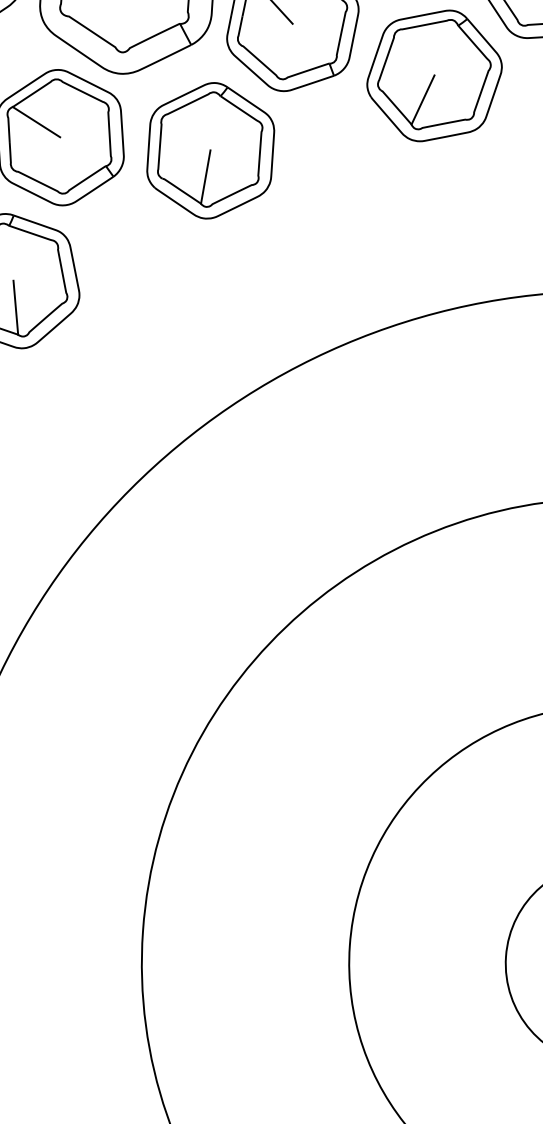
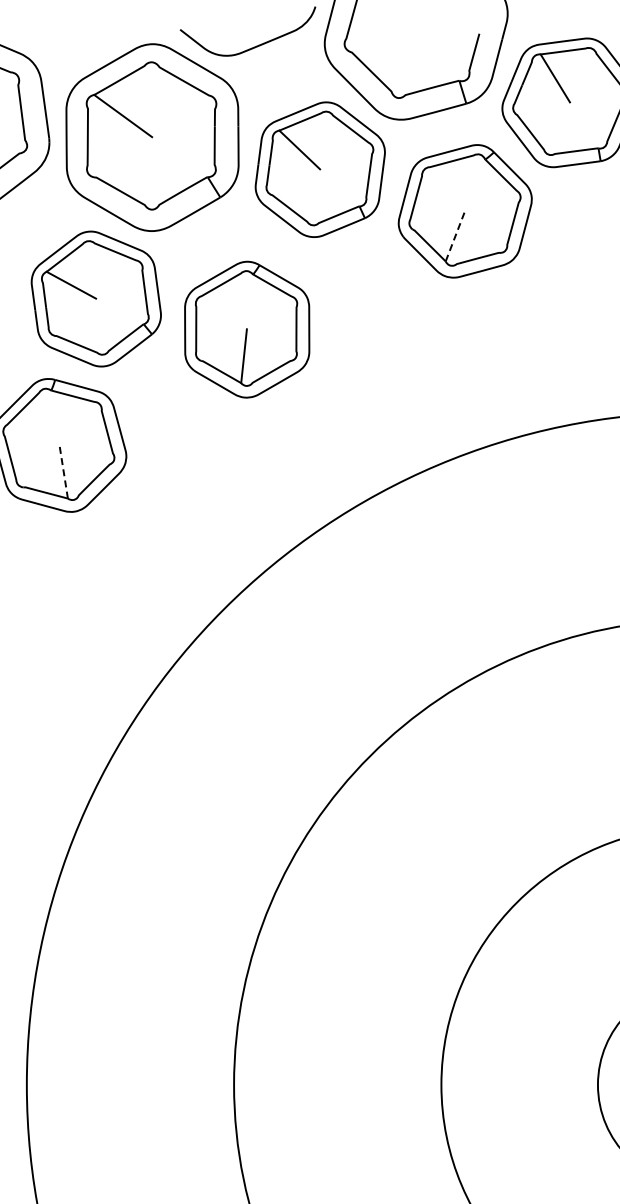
line: (423, 99) -> (455, 235), solid -> dashed
part: (211, 150) -> (247, 329), moved
line: (15, 307) -> (63, 471), solid -> dashed

